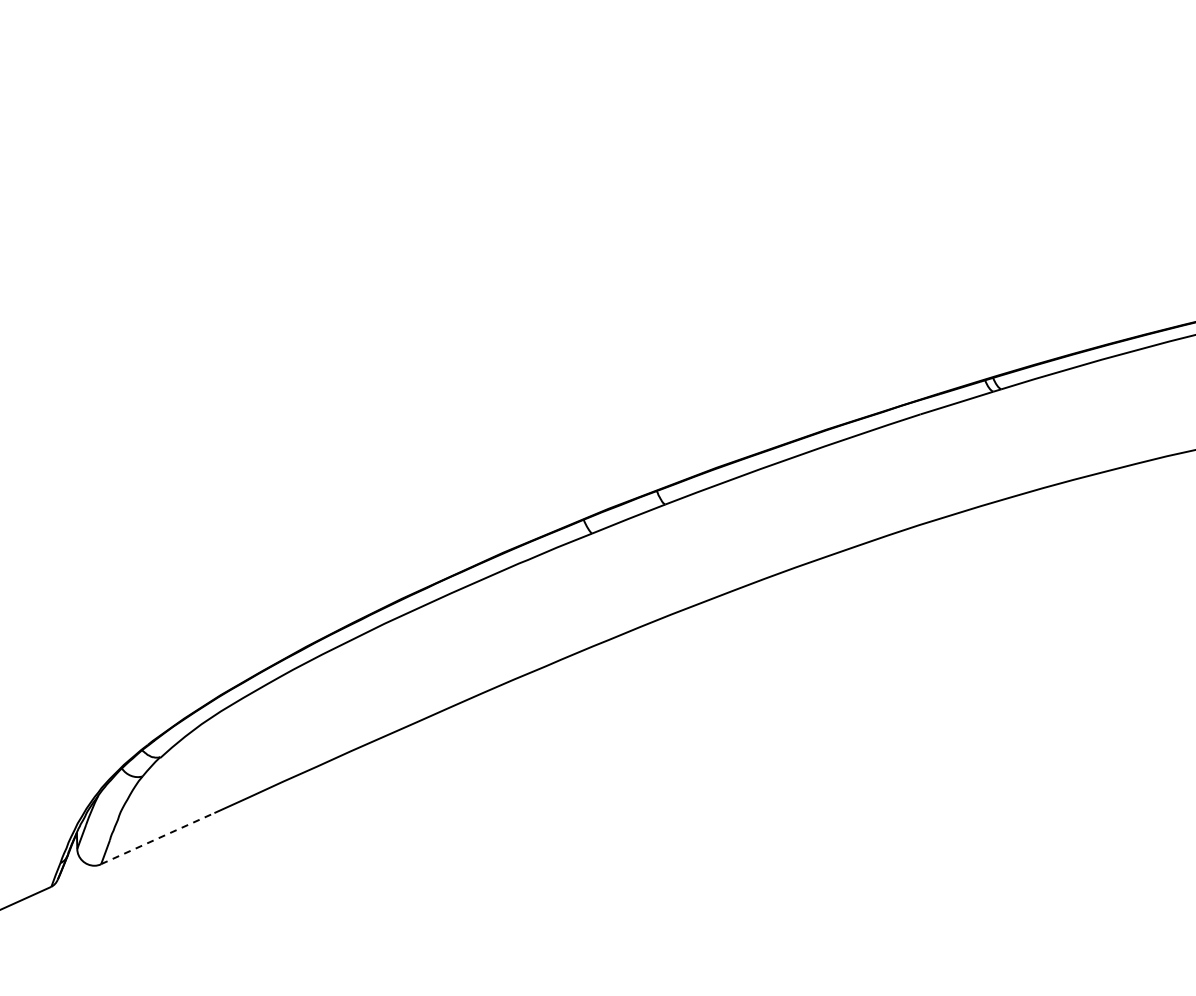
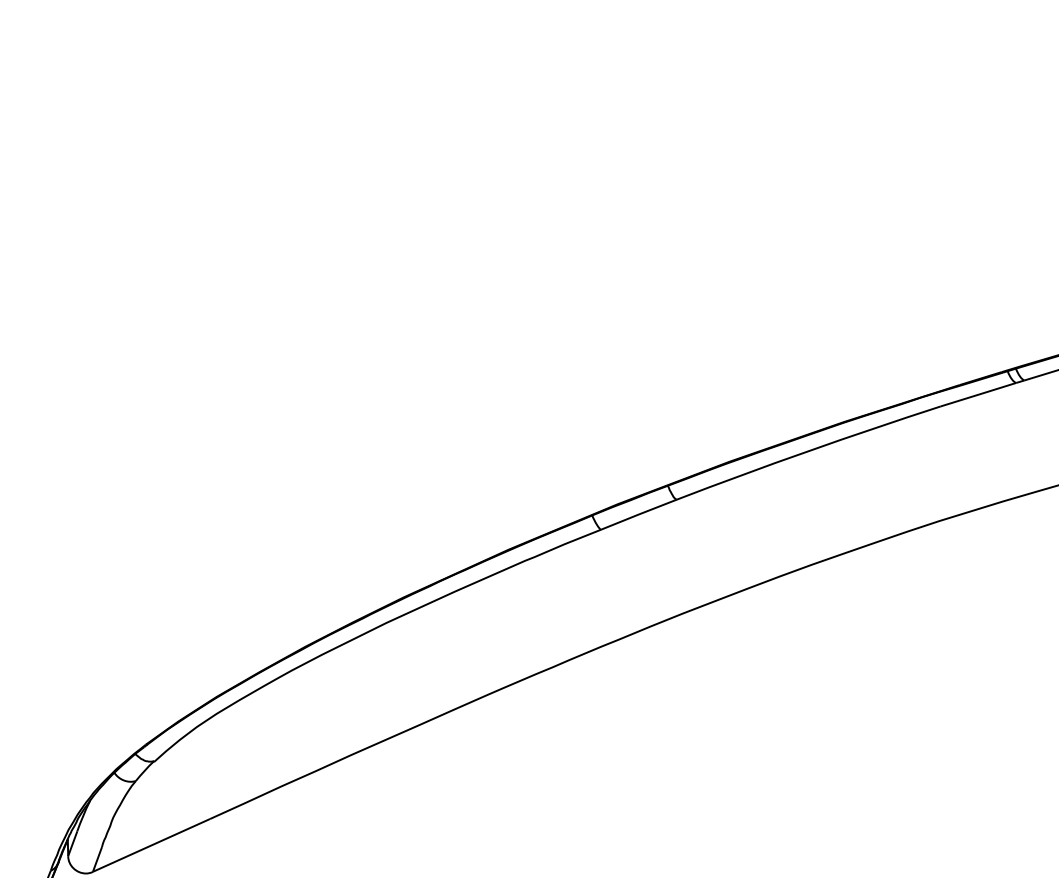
line: (158, 838) -> (152, 845), dashed -> solid

